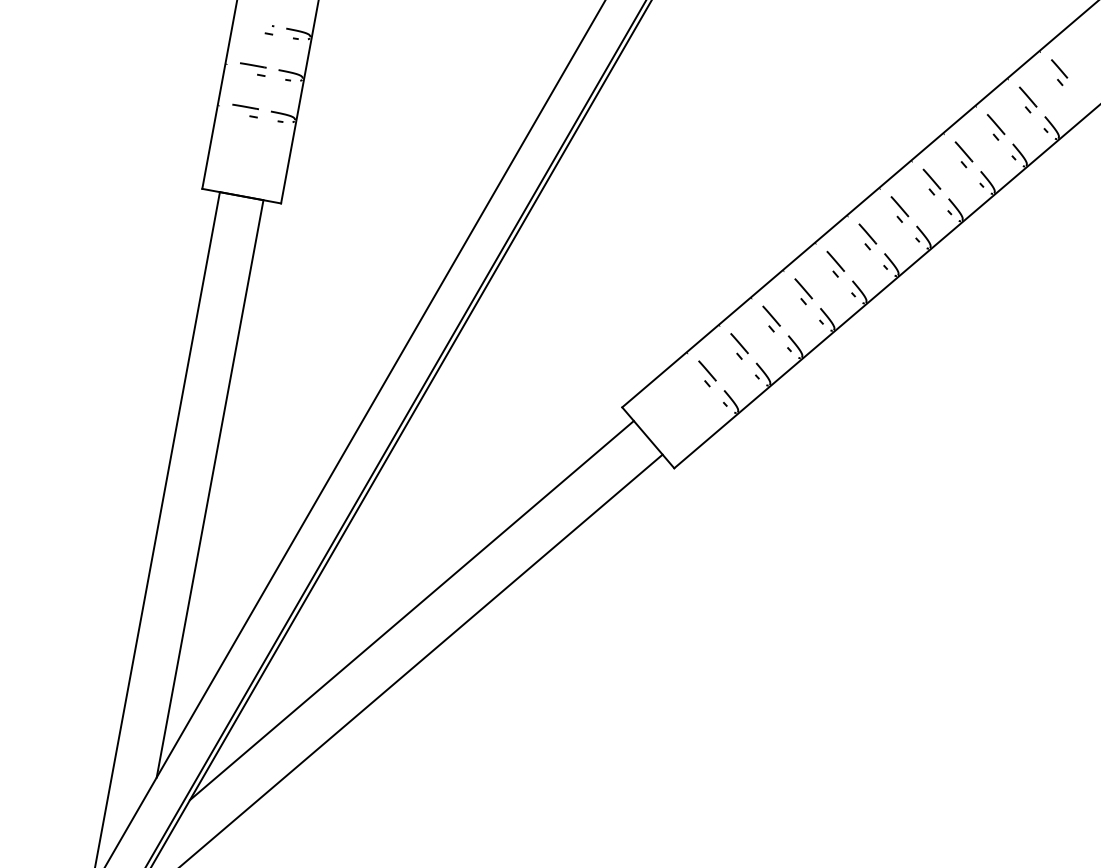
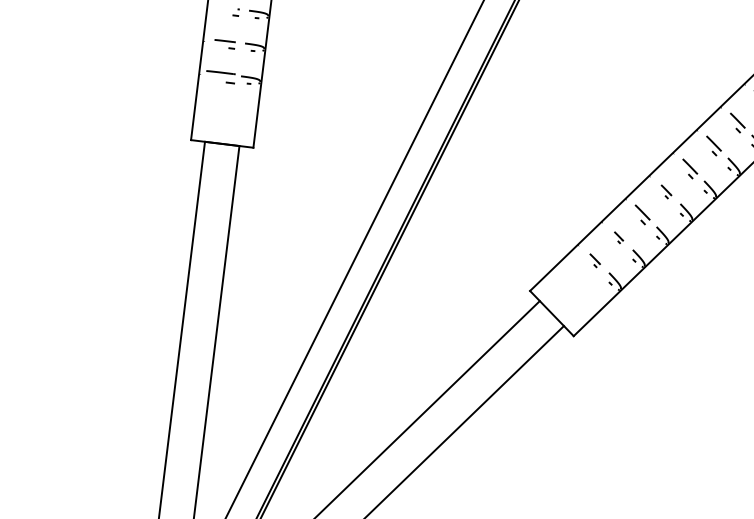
part: (245, 110) -> (221, 76), size x1.4
part: (803, 291) -> (666, 191), size x0.7
part: (739, 346) -> (618, 237), size x0.6
part: (707, 373) -> (595, 260), size x0.7

